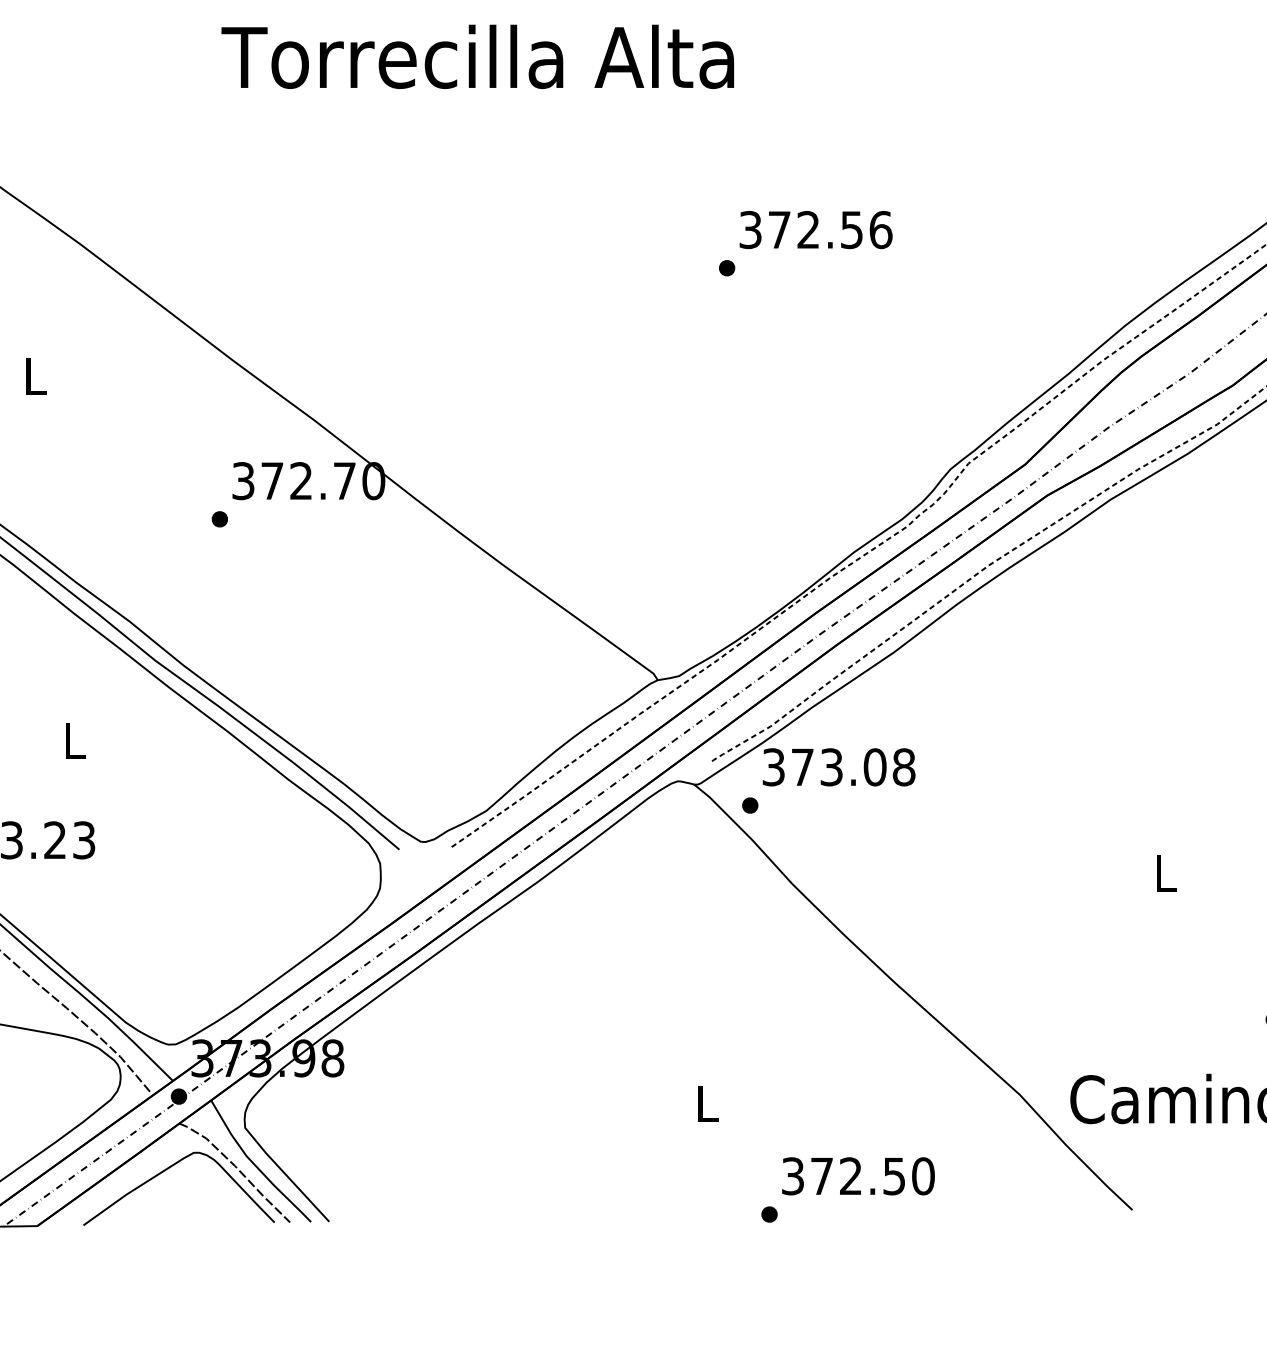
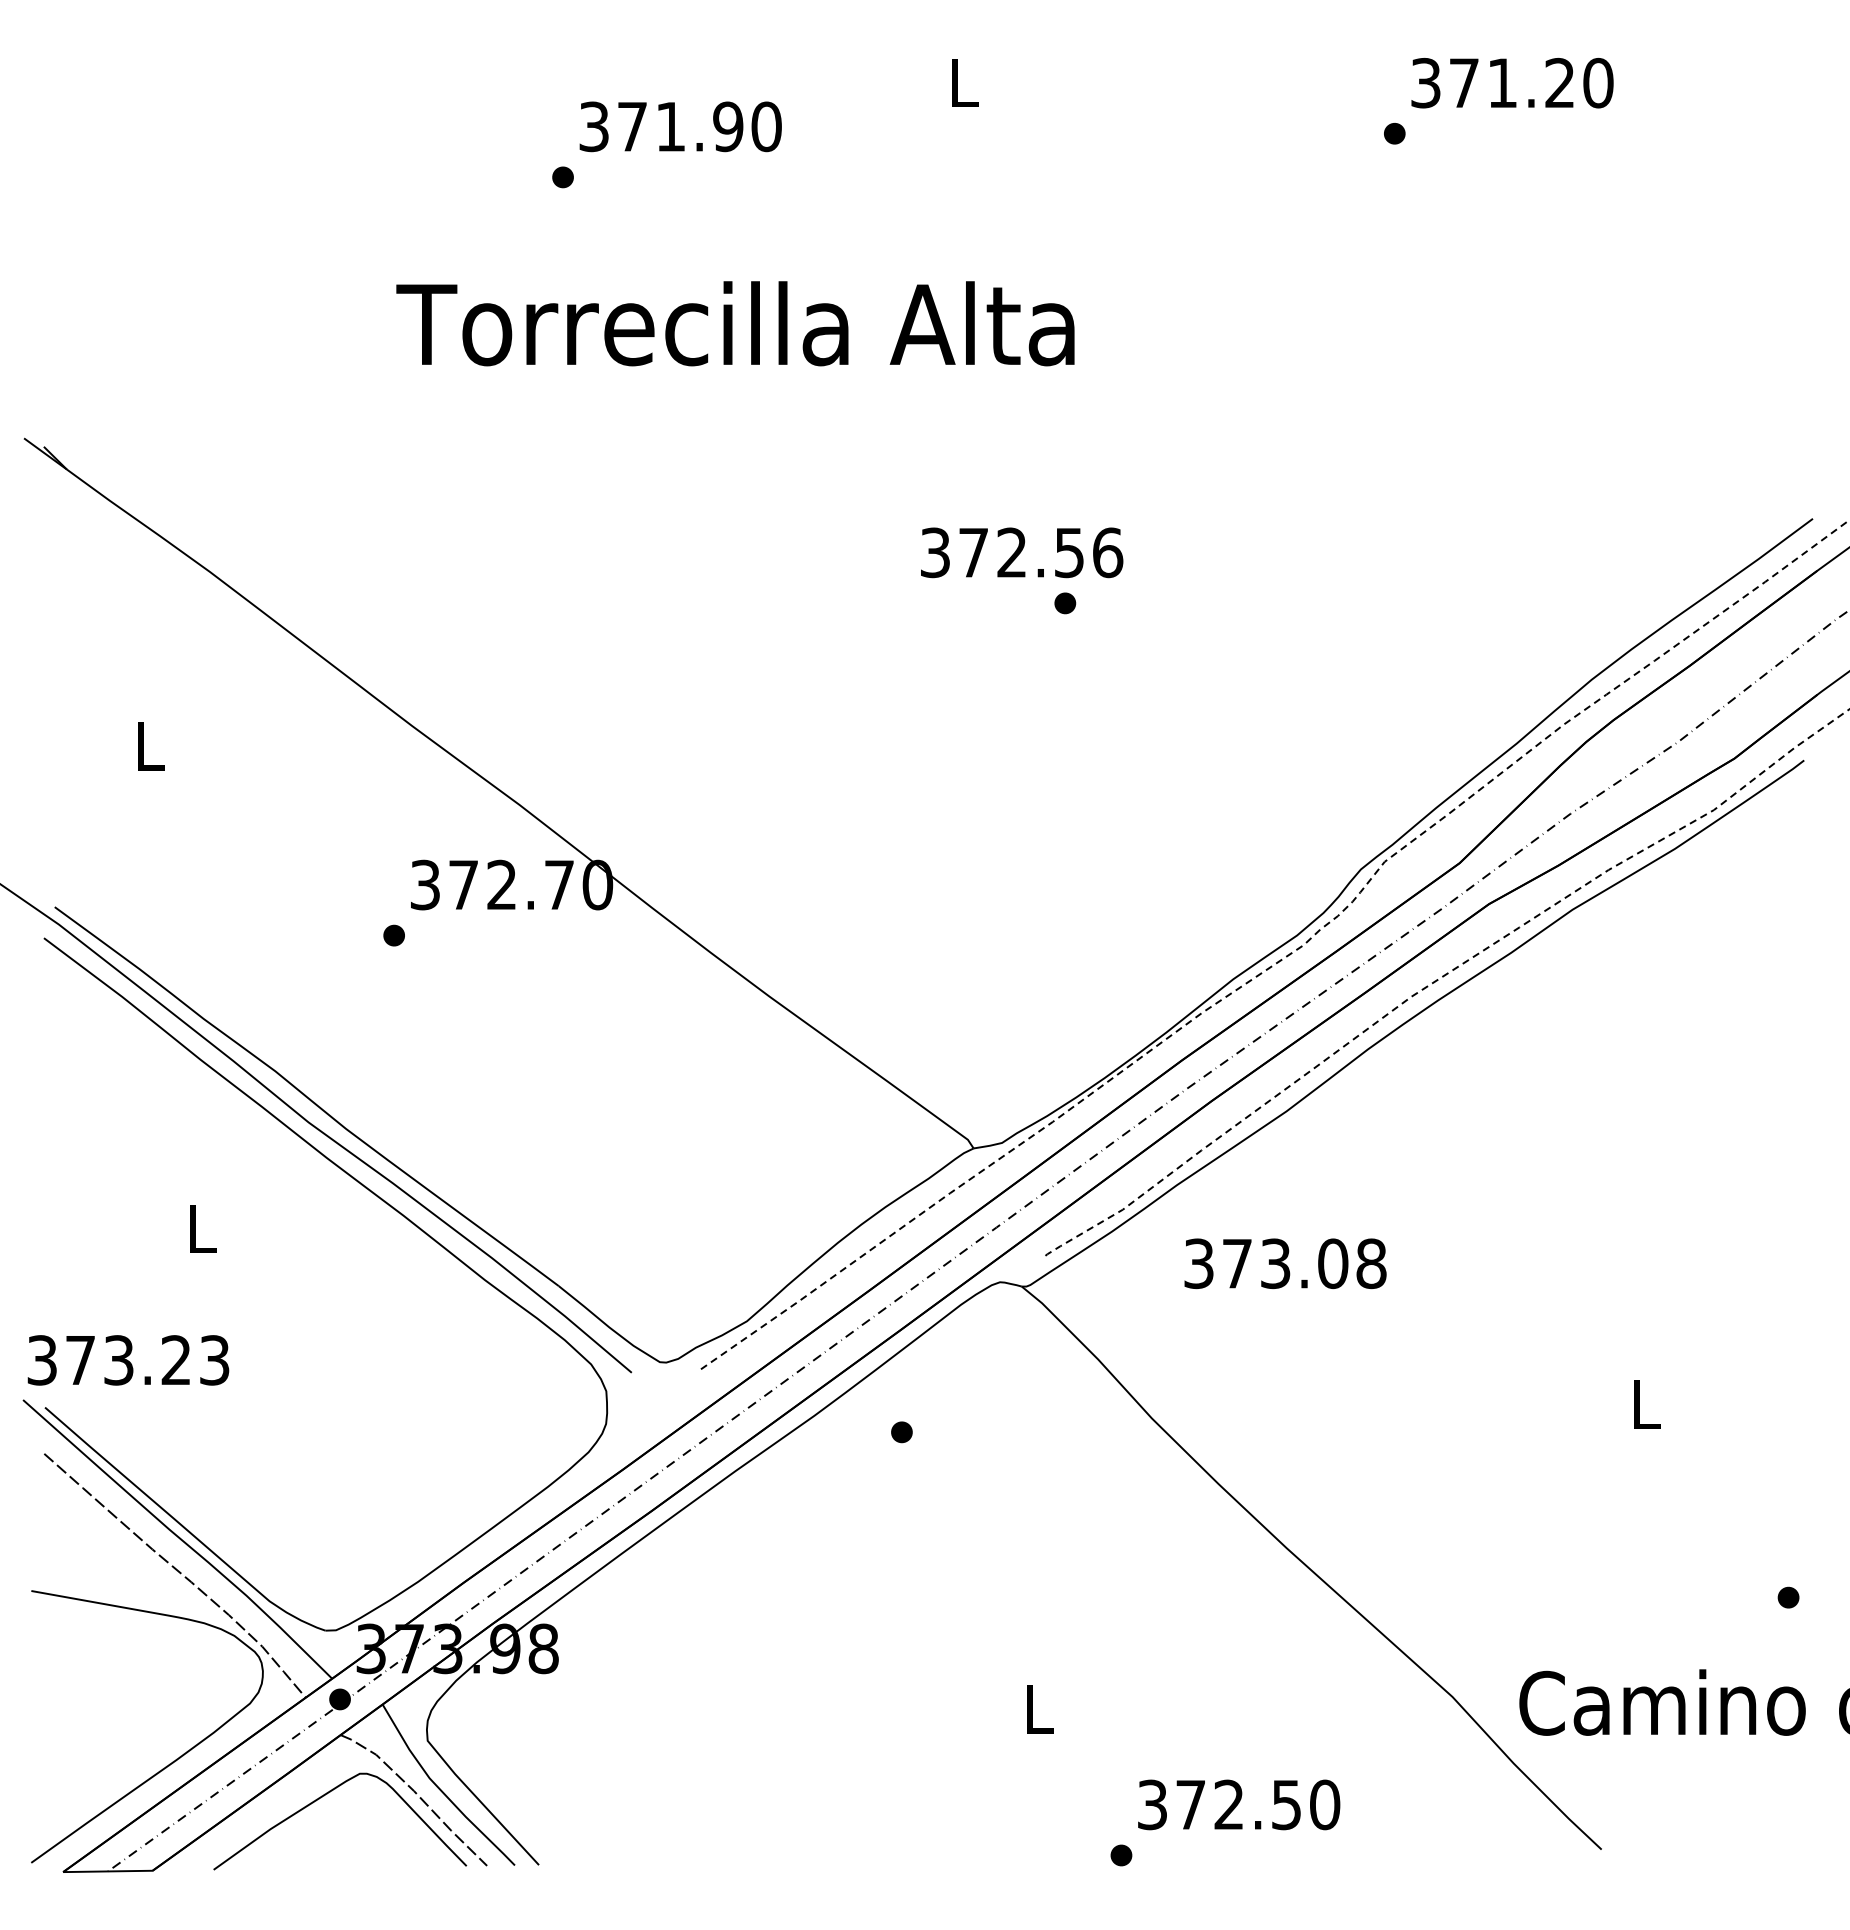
text: (816, 229) -> (1022, 552), moved
text: (839, 767) -> (1285, 1263), moved
part: (749, 805) -> (901, 1432), moved

